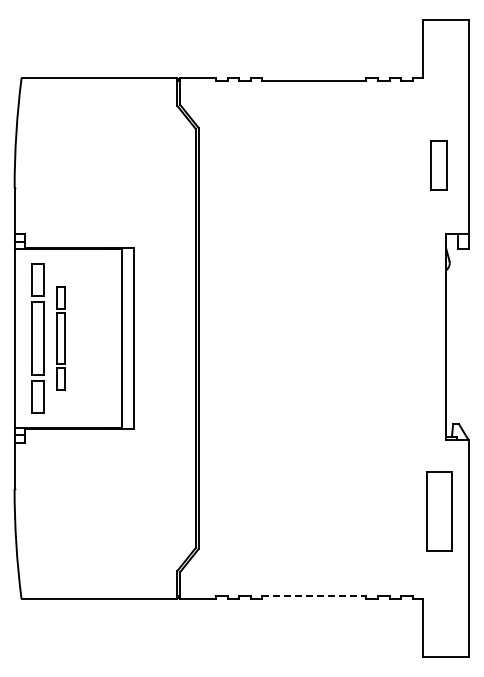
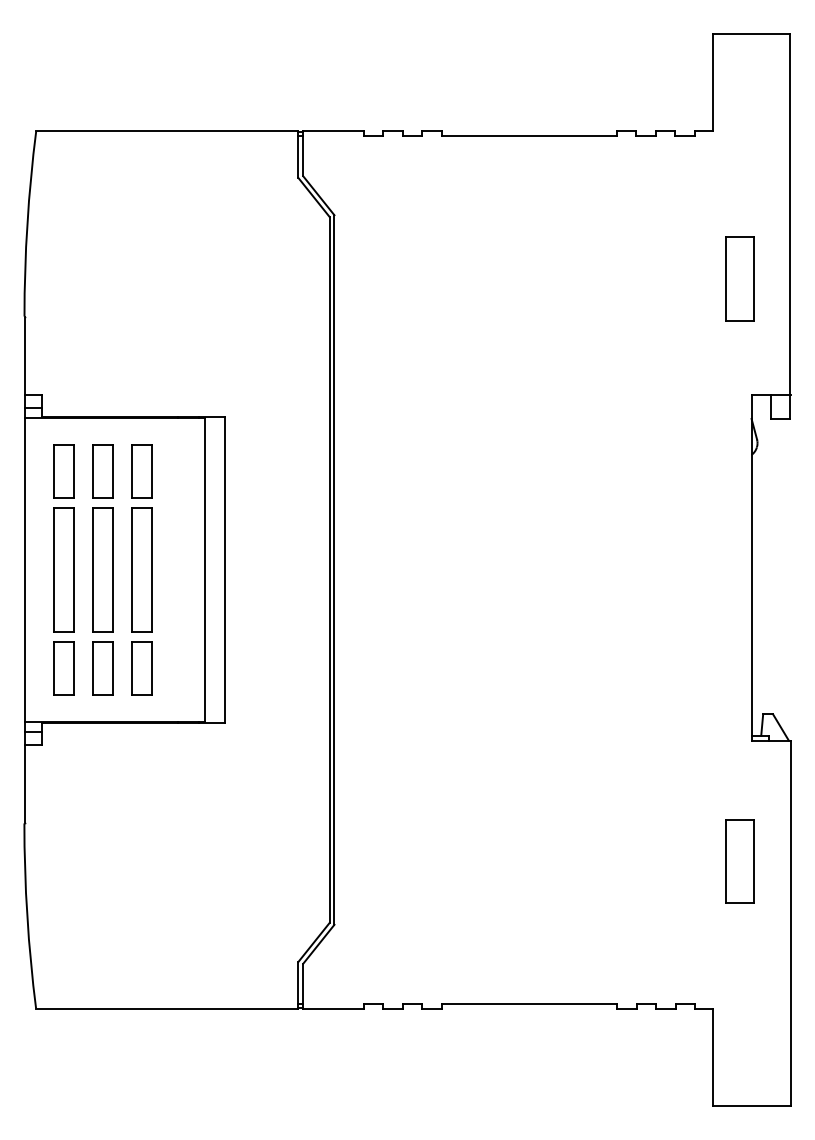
part: (60, 338) -> (101, 570), size x1.43
part: (84, 338) -> (142, 570), added
part: (438, 511) -> (738, 861), size x0.62
line: (314, 595) -> (529, 1002), dashed -> solid

